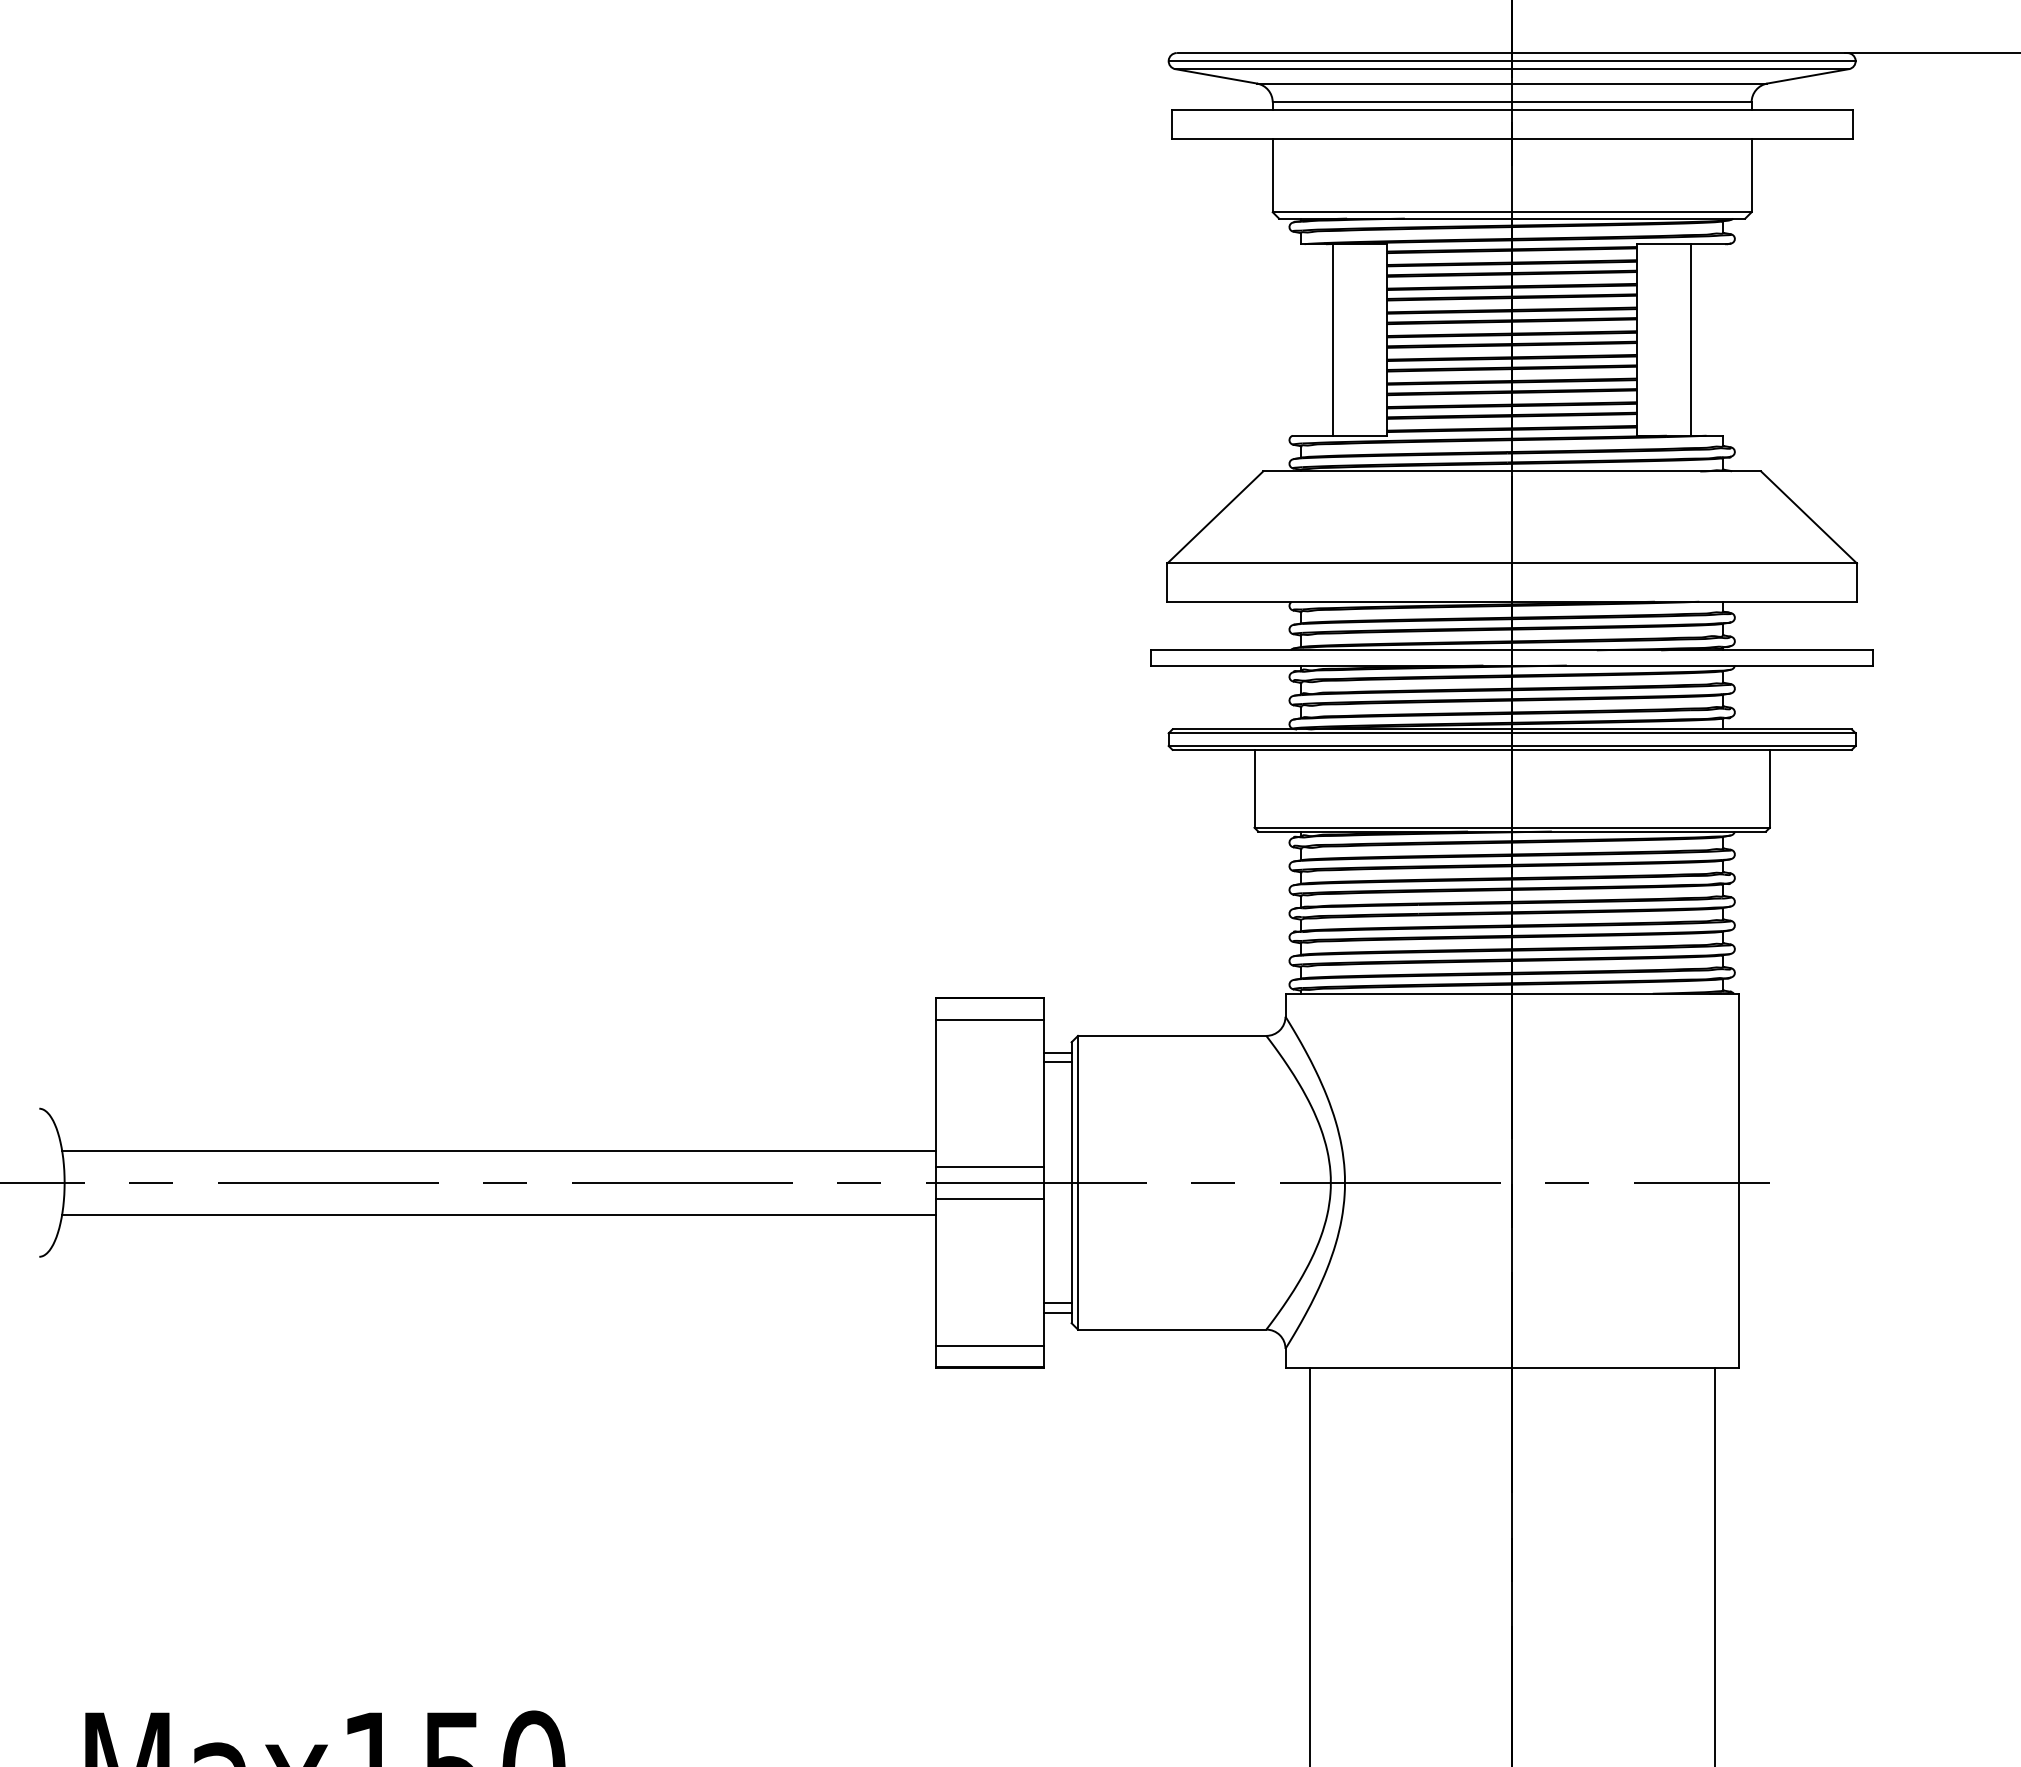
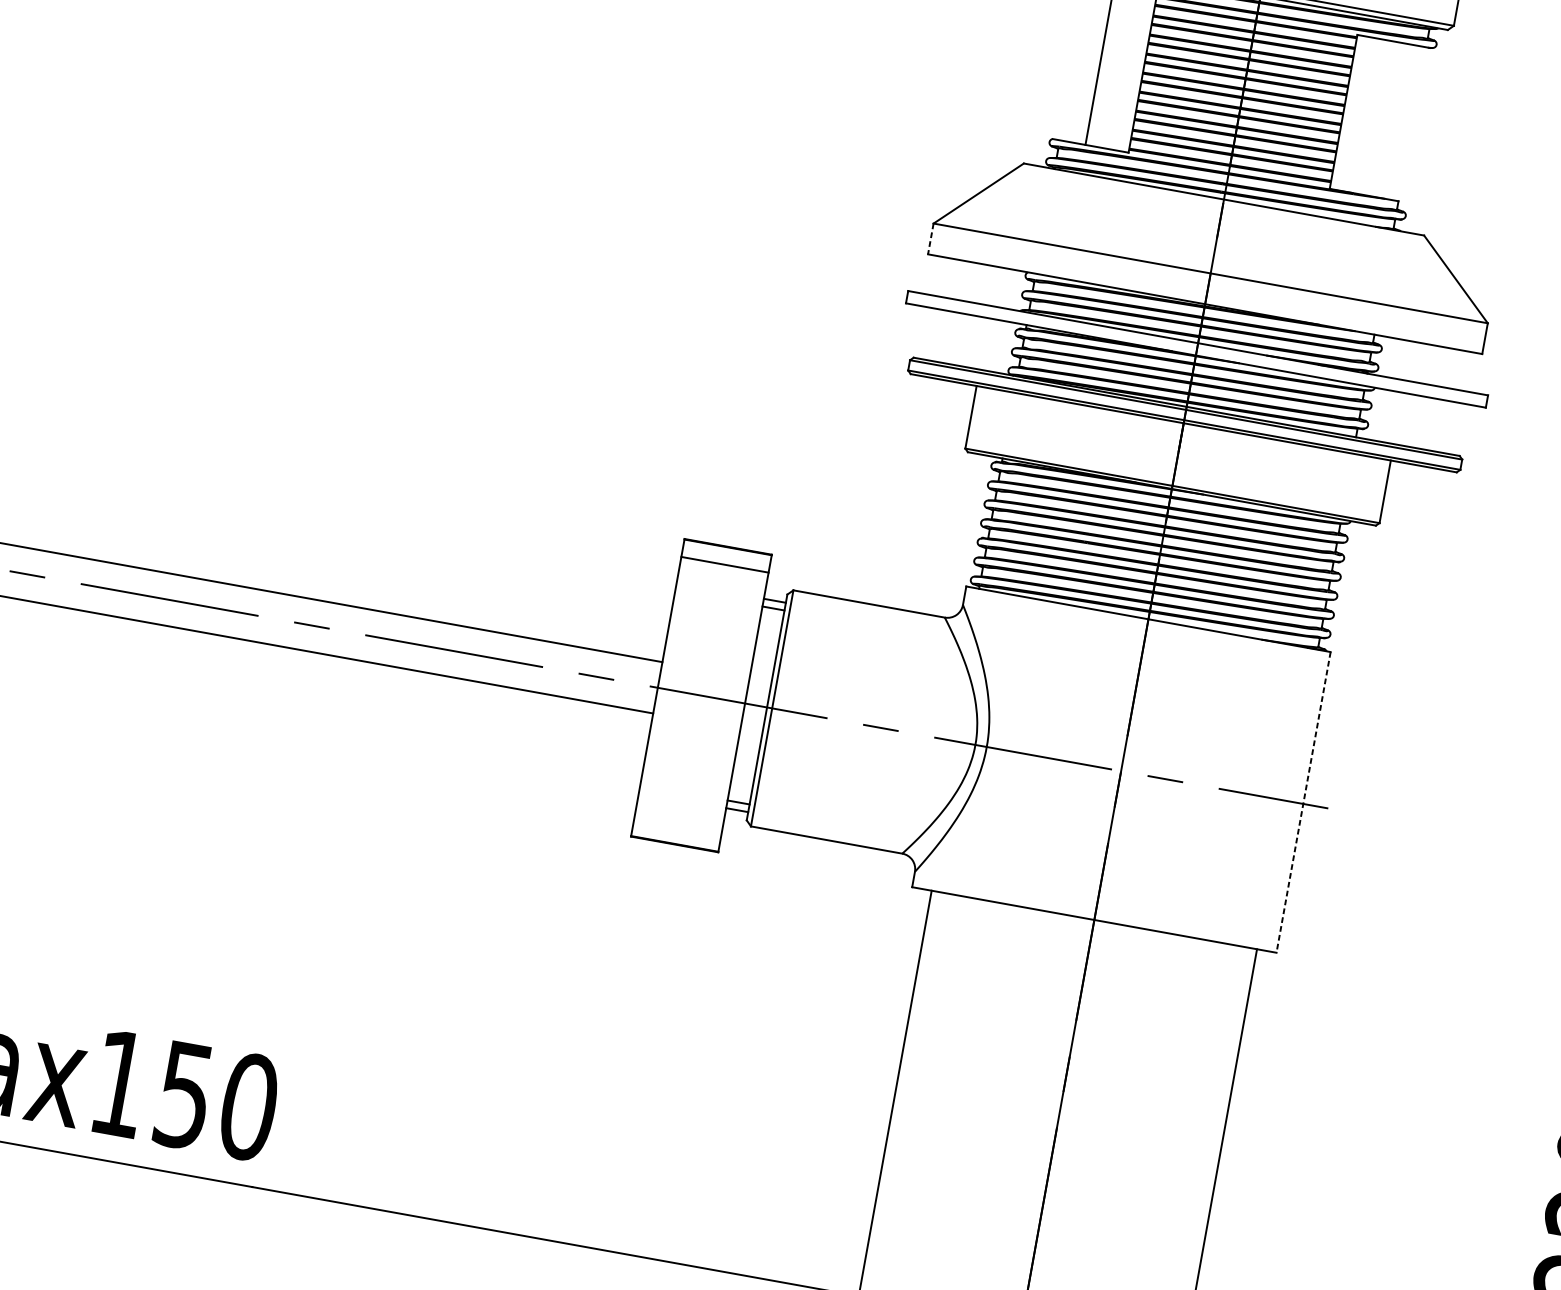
line: (1690, 339) -> (1386, 119), removed
line: (1167, 583) -> (930, 239), solid -> dashed
line: (989, 1166) -> (703, 682), removed
line: (1738, 1181) -> (1303, 802), solid -> dashed
line: (989, 1198) -> (698, 708), removed
line: (989, 1345) -> (677, 826), removed

